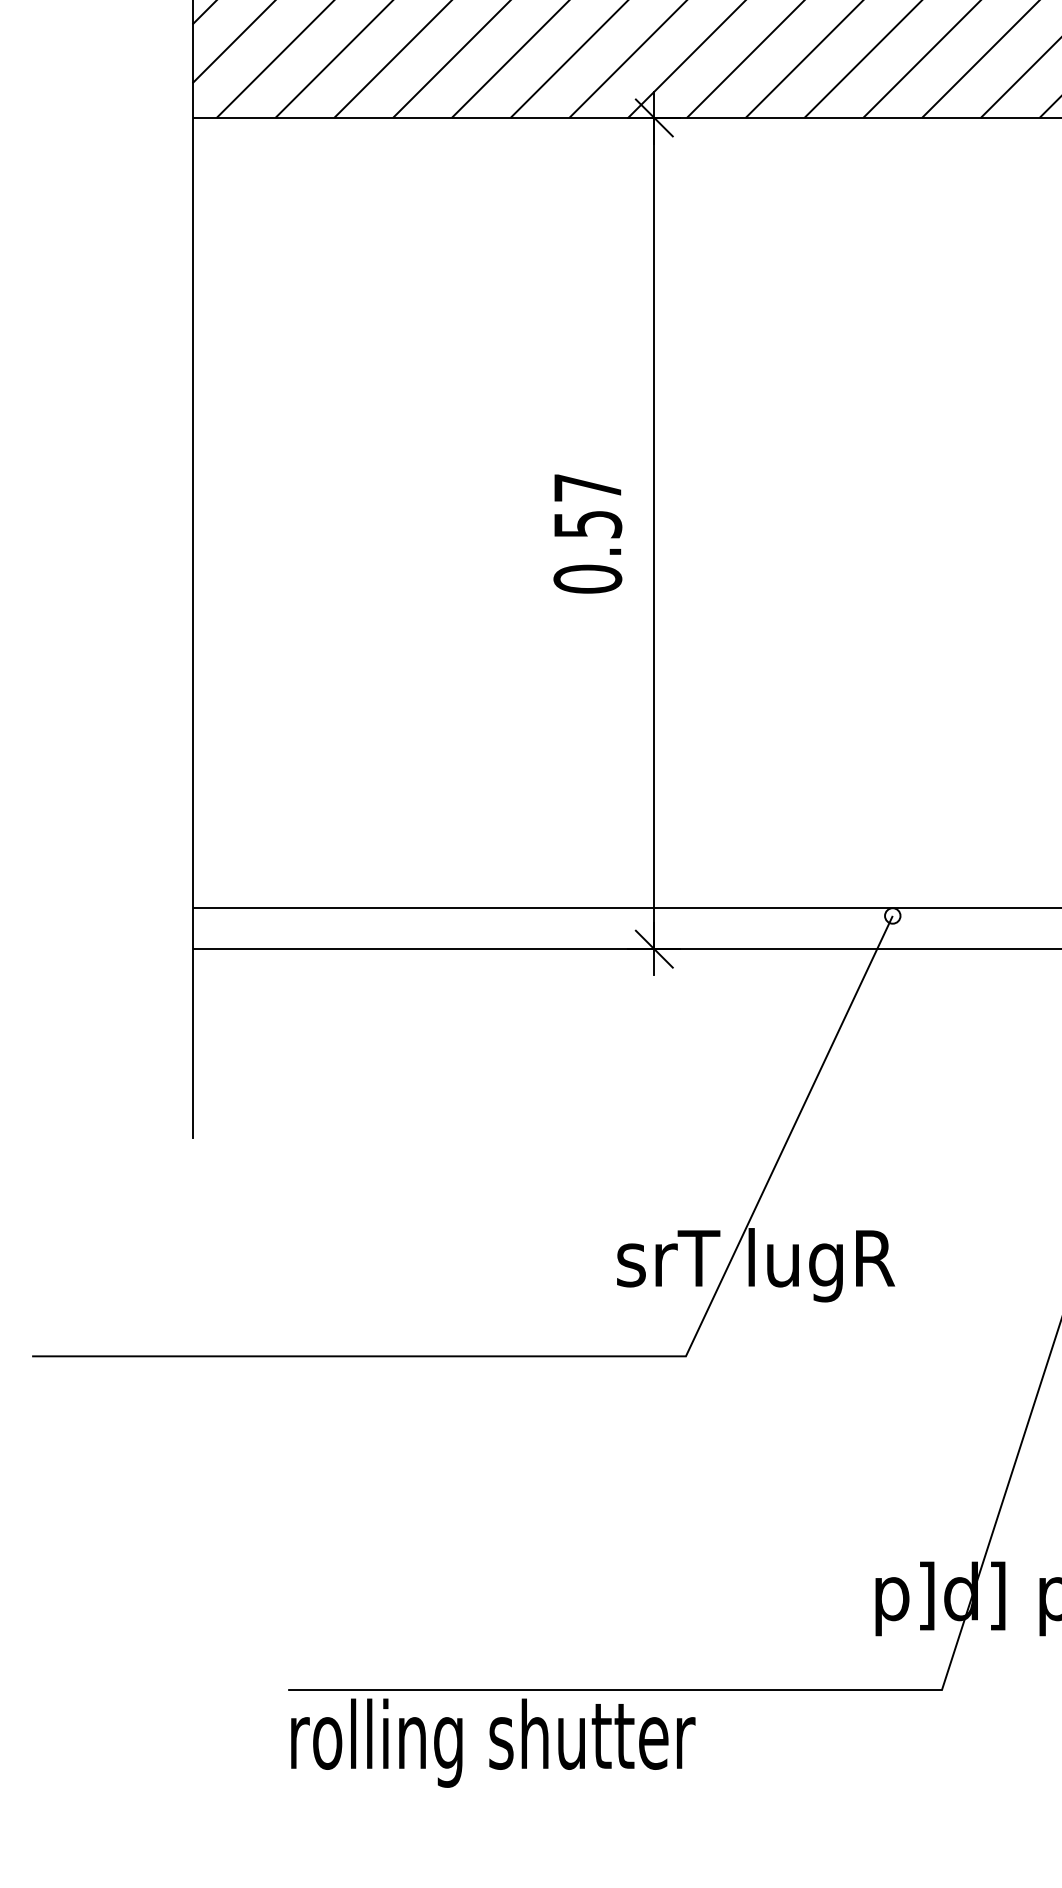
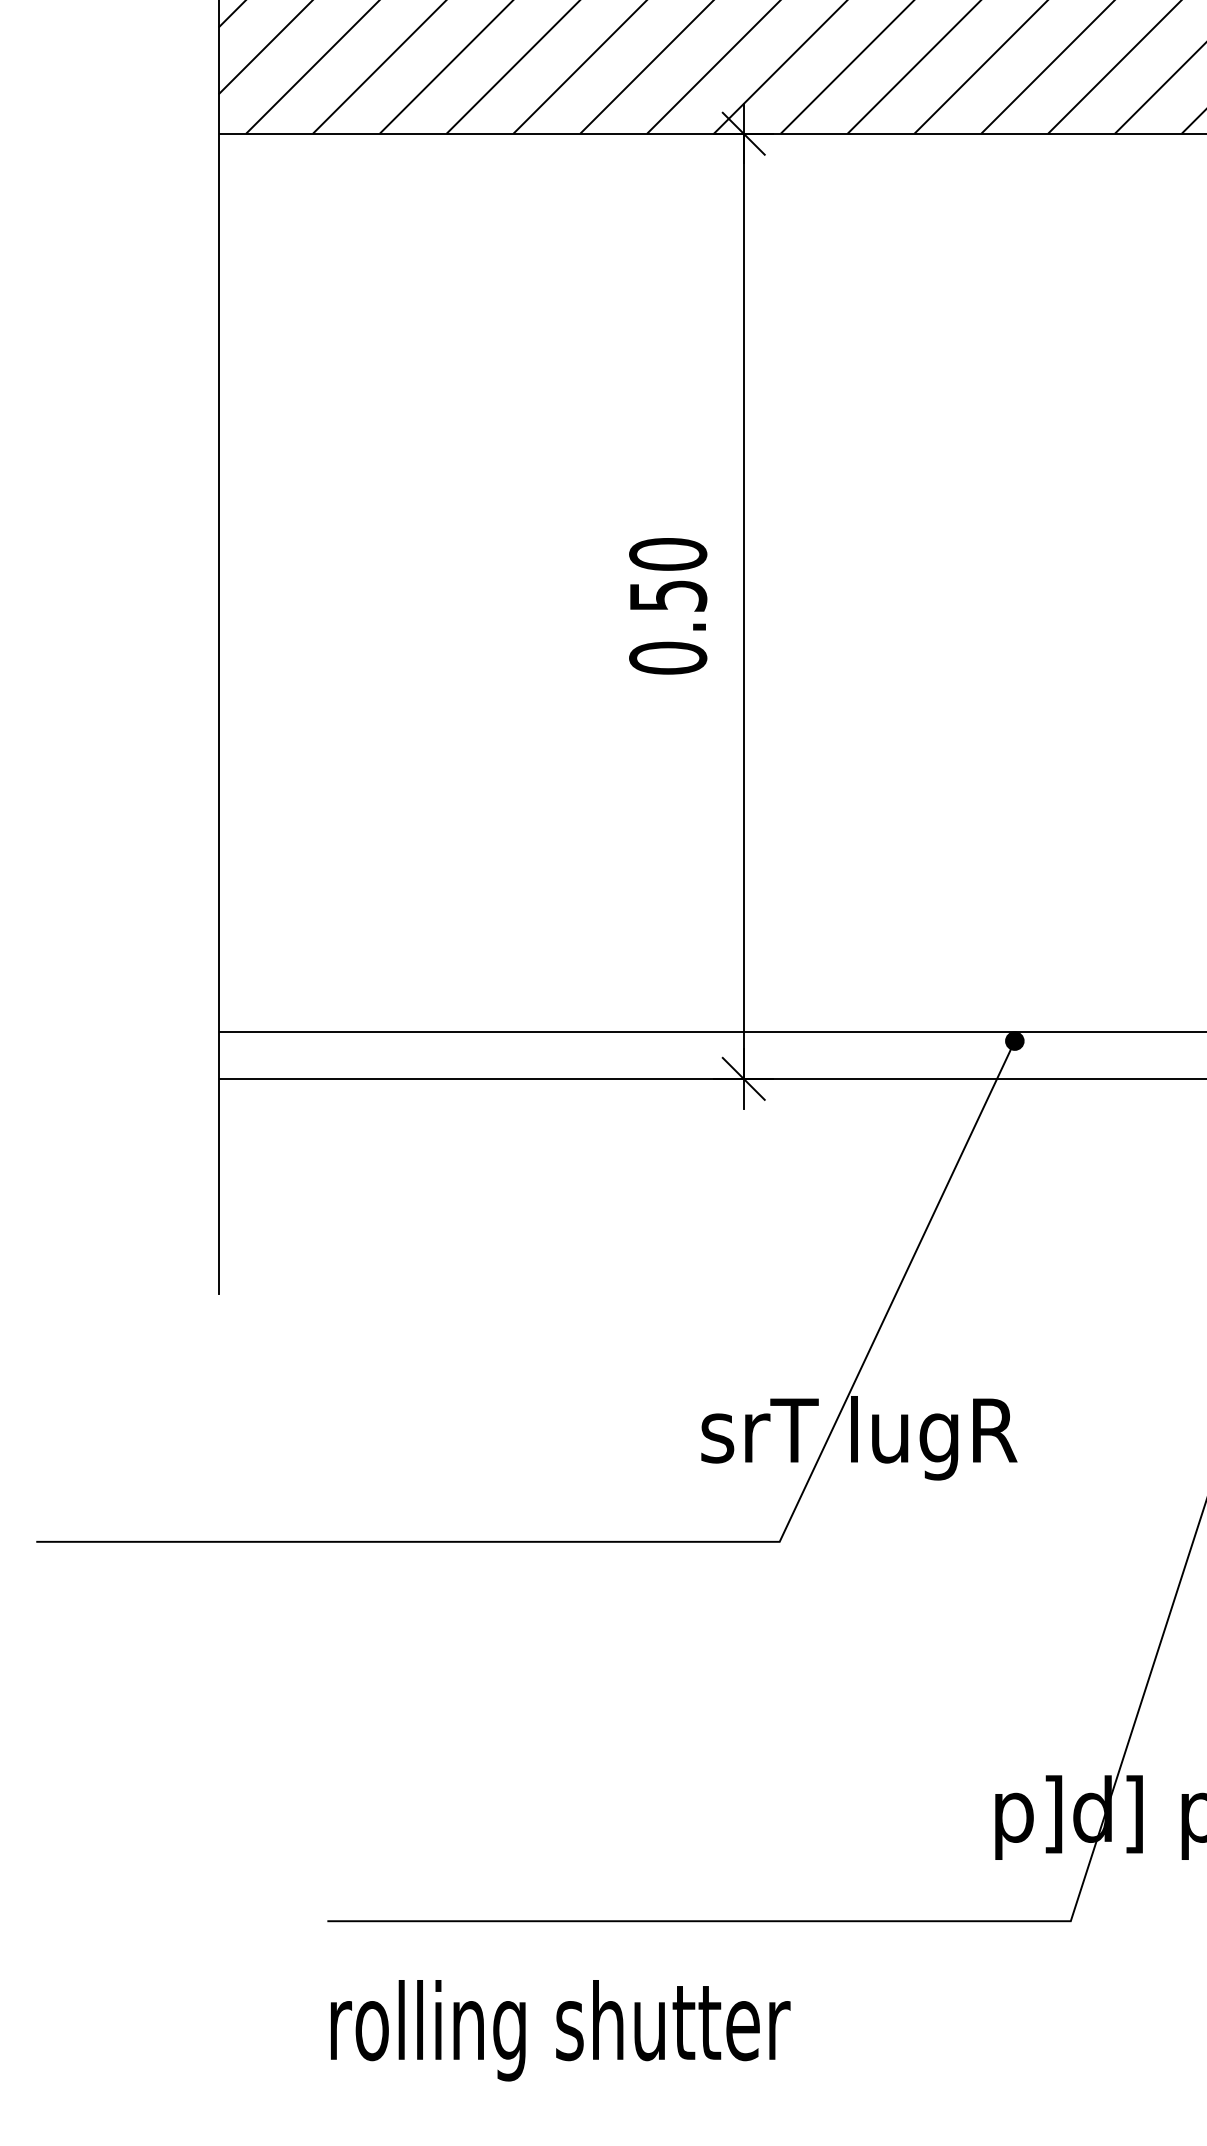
text: (588, 487) -> (668, 554), 0.57 -> 0.50
fill: (892, 915) -> (1014, 1040), added
text: (493, 1743) -> (560, 2030), moved

